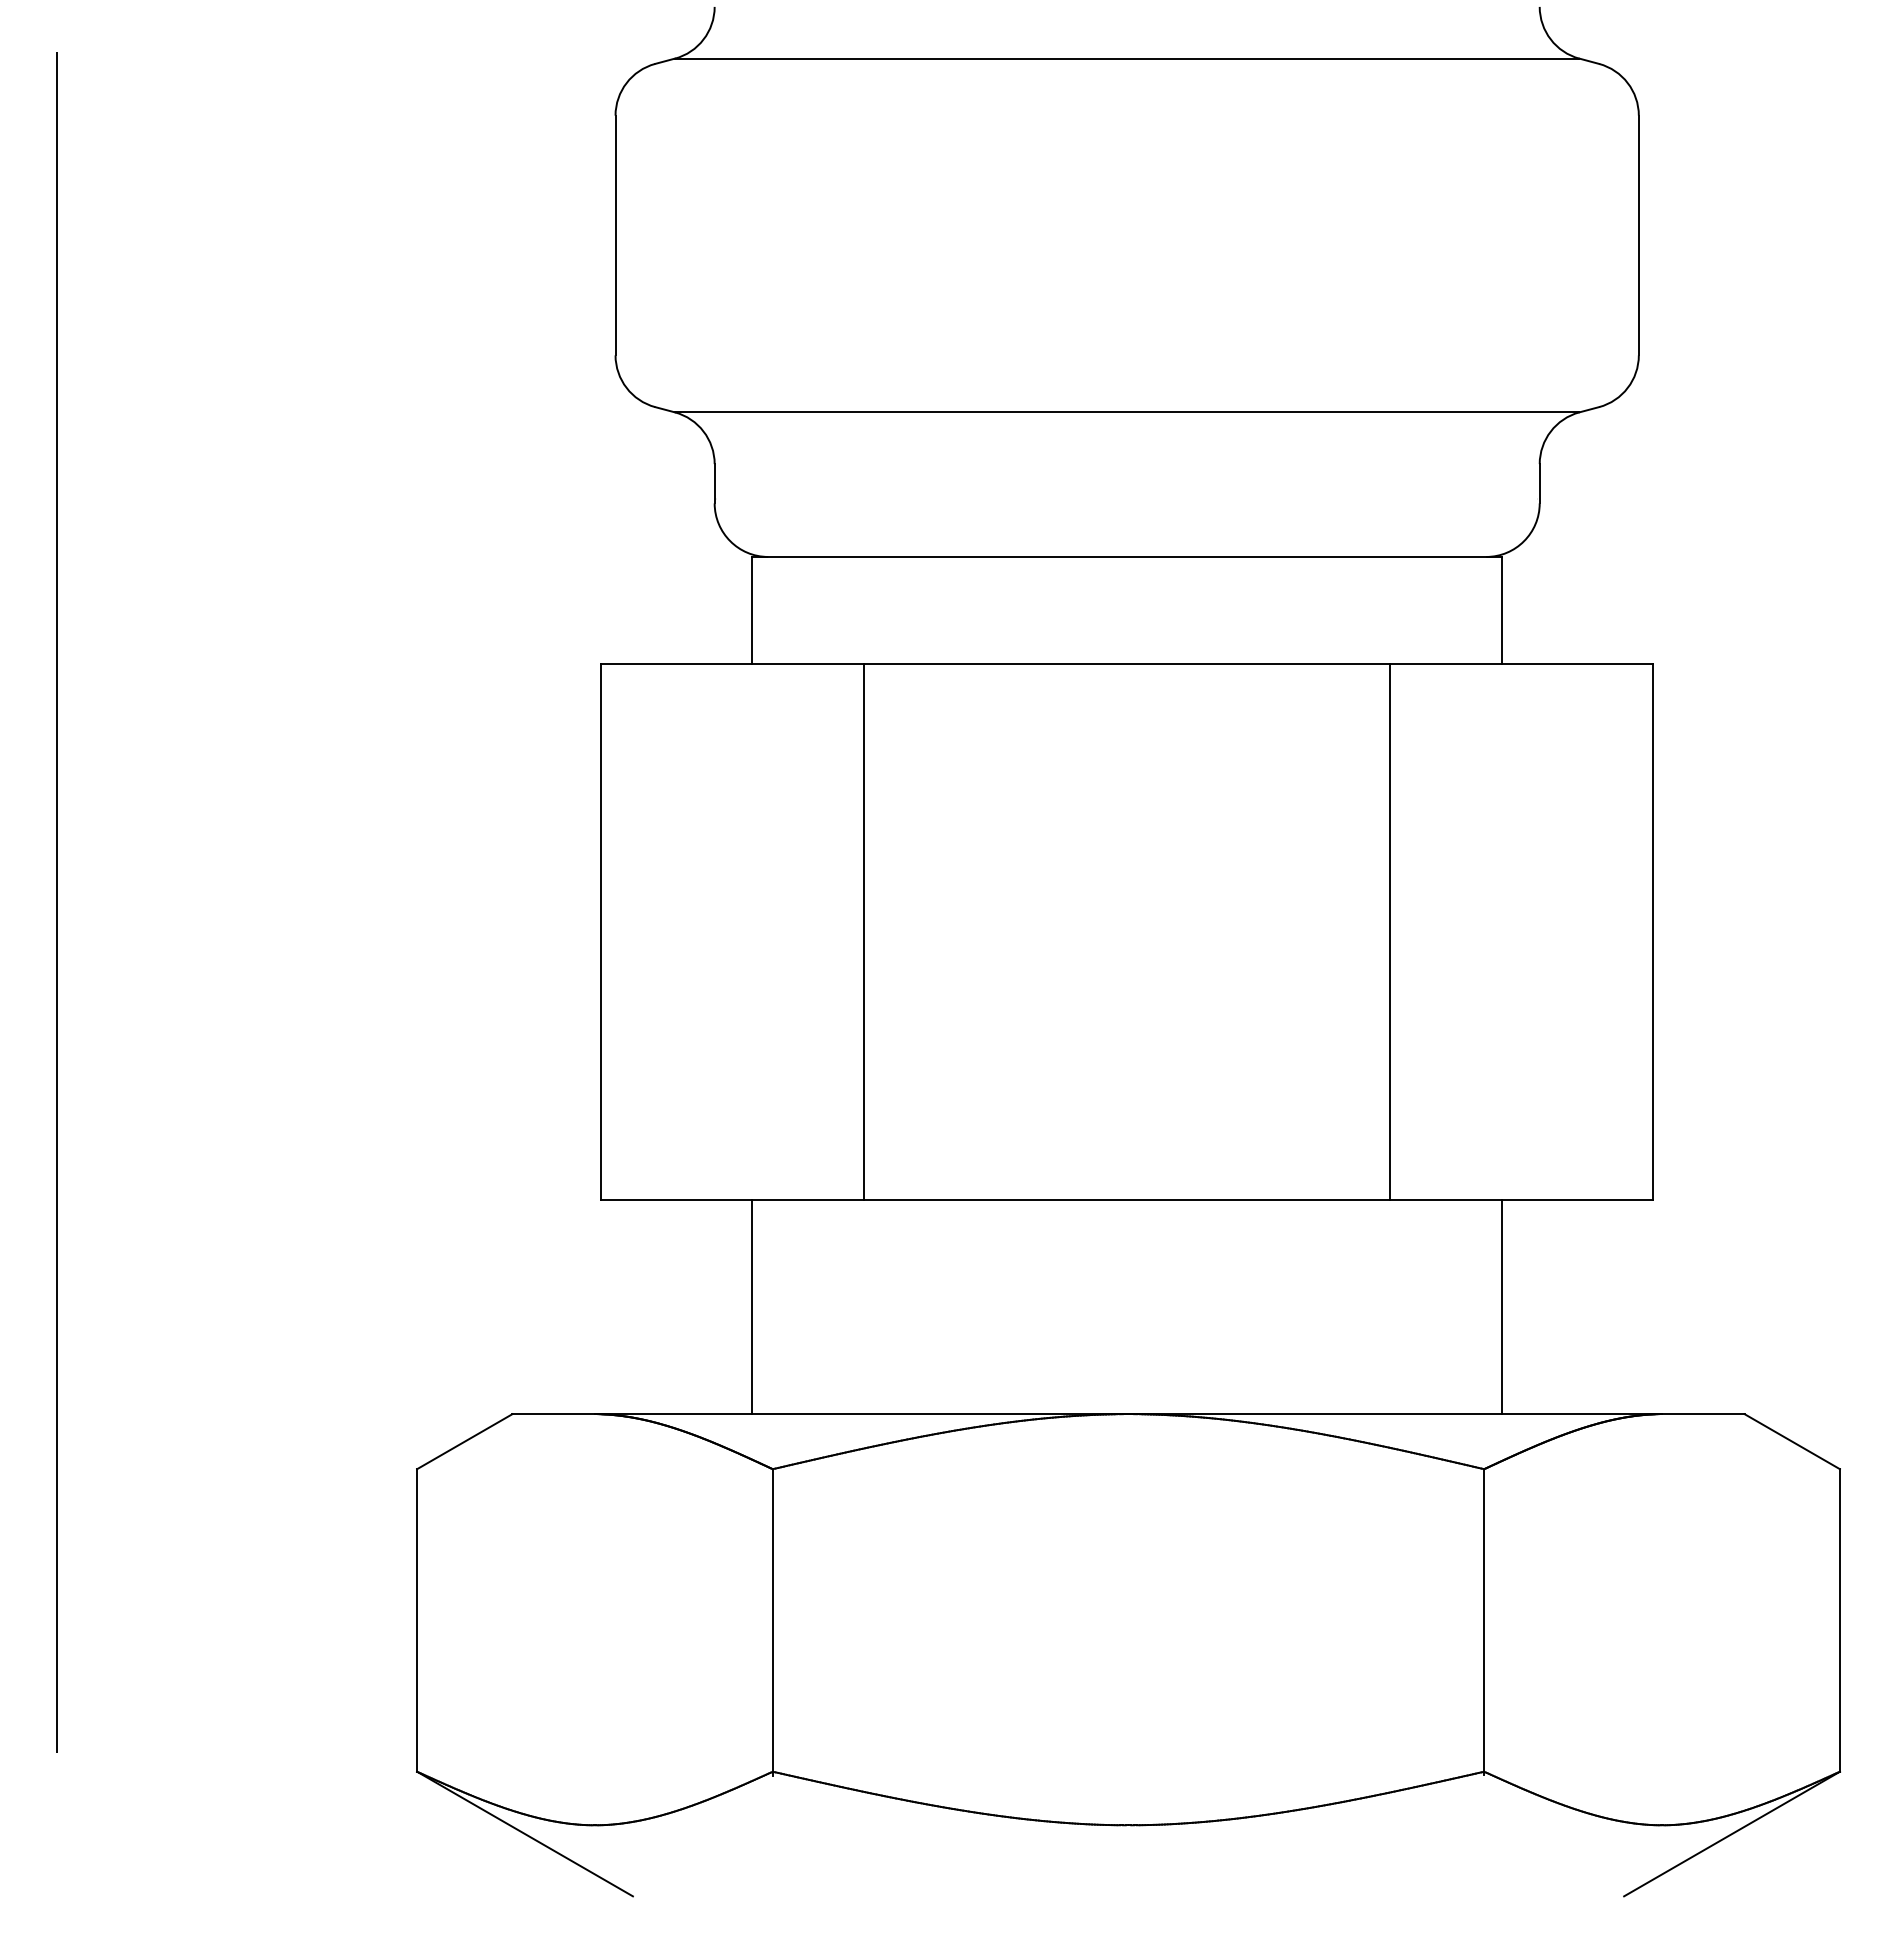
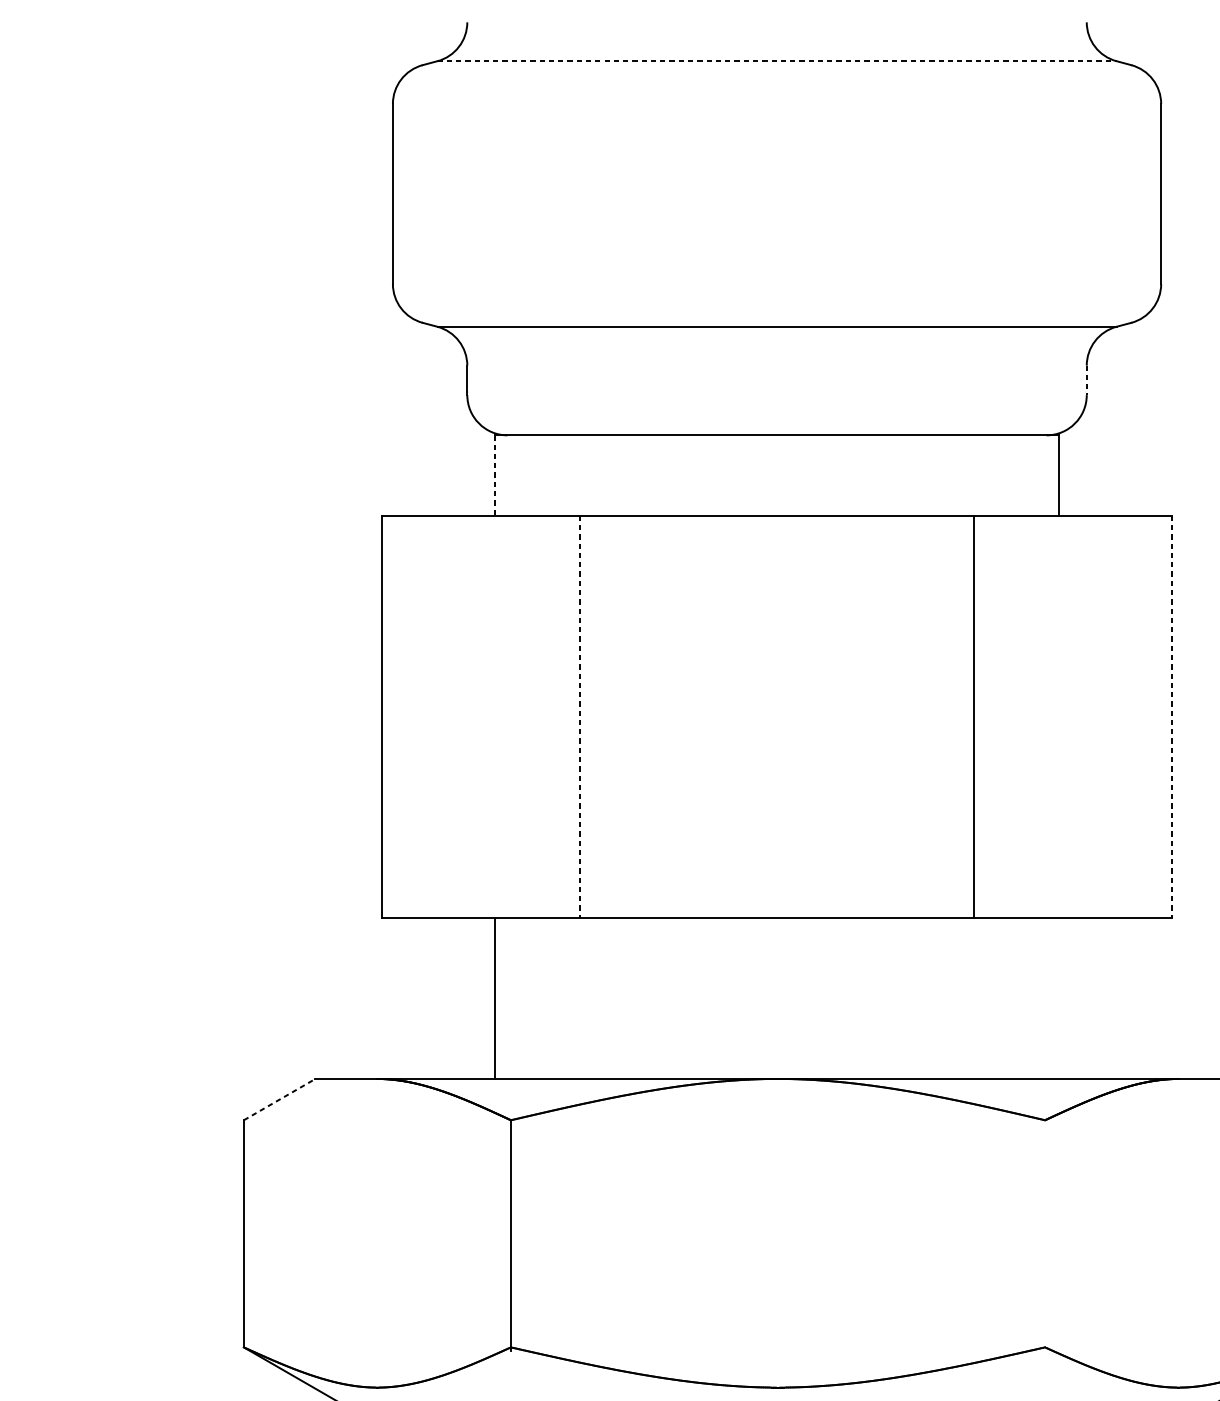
line: (1127, 58) -> (777, 61), solid -> dashed
line: (1539, 483) -> (1086, 380), solid -> dashed
line: (752, 610) -> (495, 475), solid -> dashed
line: (864, 932) -> (579, 717), solid -> dashed
line: (1653, 932) -> (1172, 717), solid -> dashed
line: (1502, 1306) -> (1058, 998), removed
line: (465, 1441) -> (280, 1099), solid -> dashed
line: (1484, 1622) -> (1045, 1235), removed

